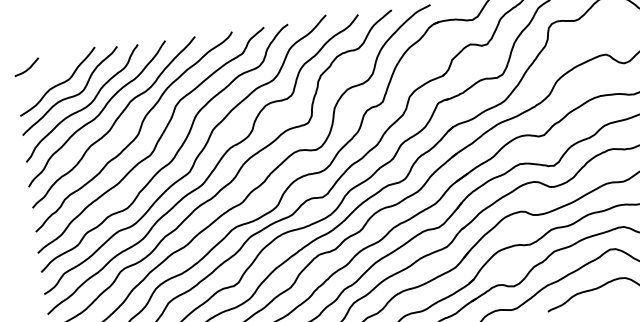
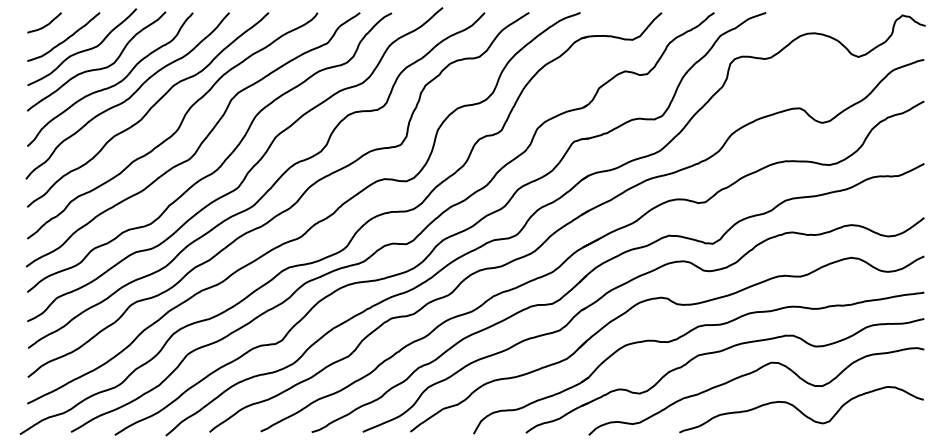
curve: (43, 77) -> (64, 39), added

